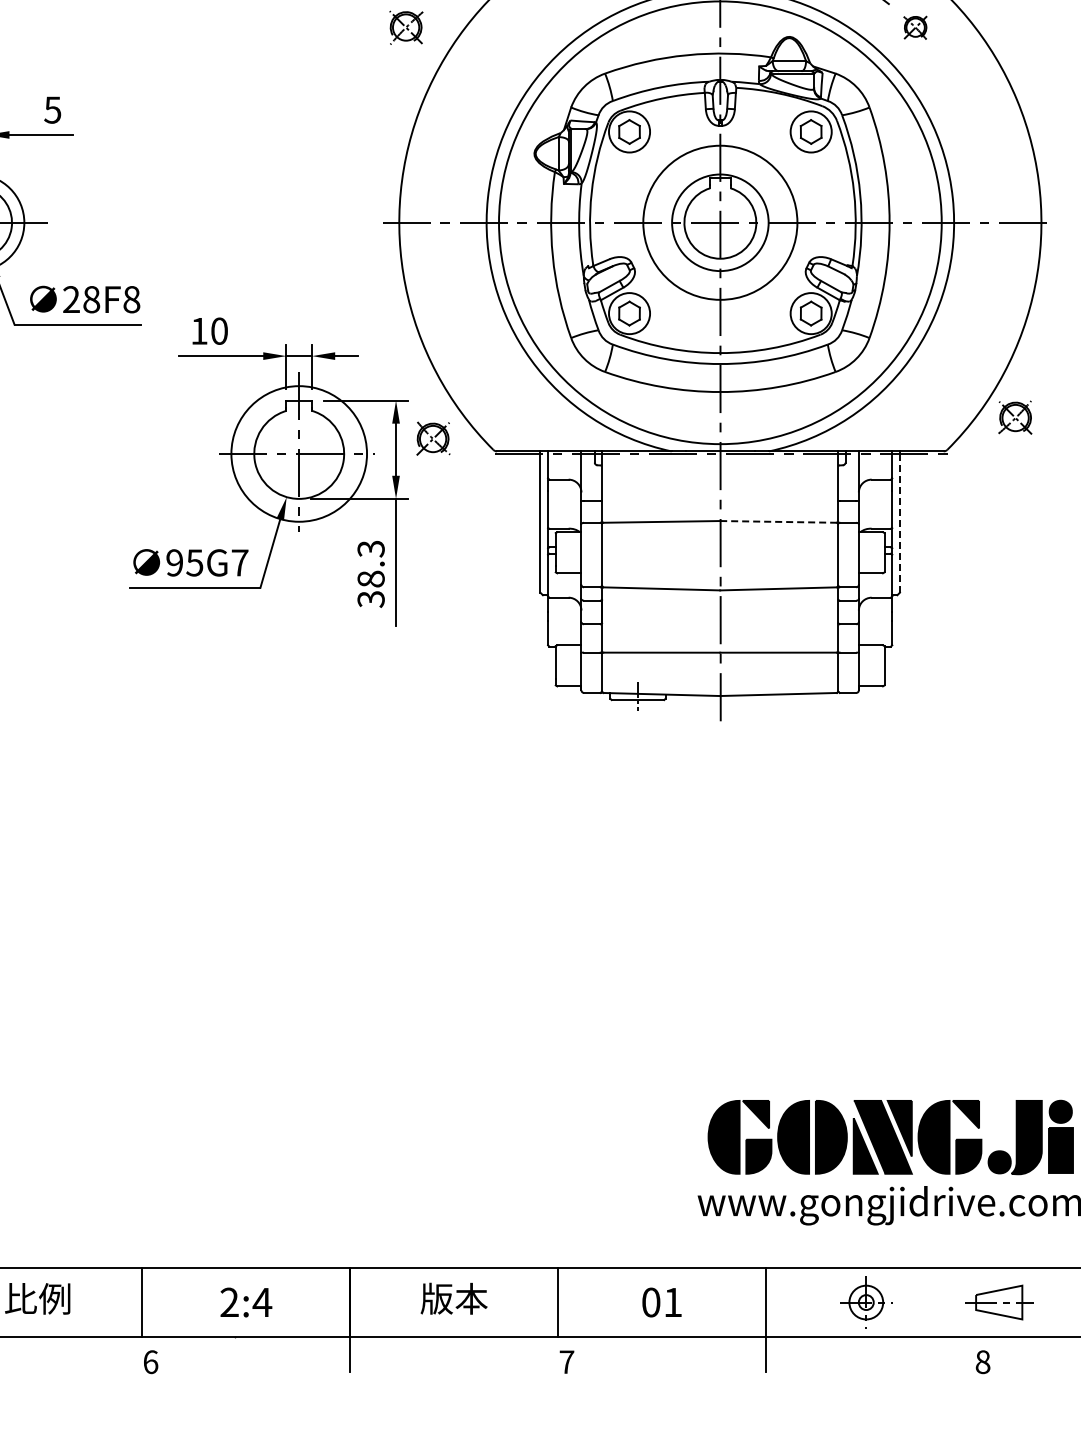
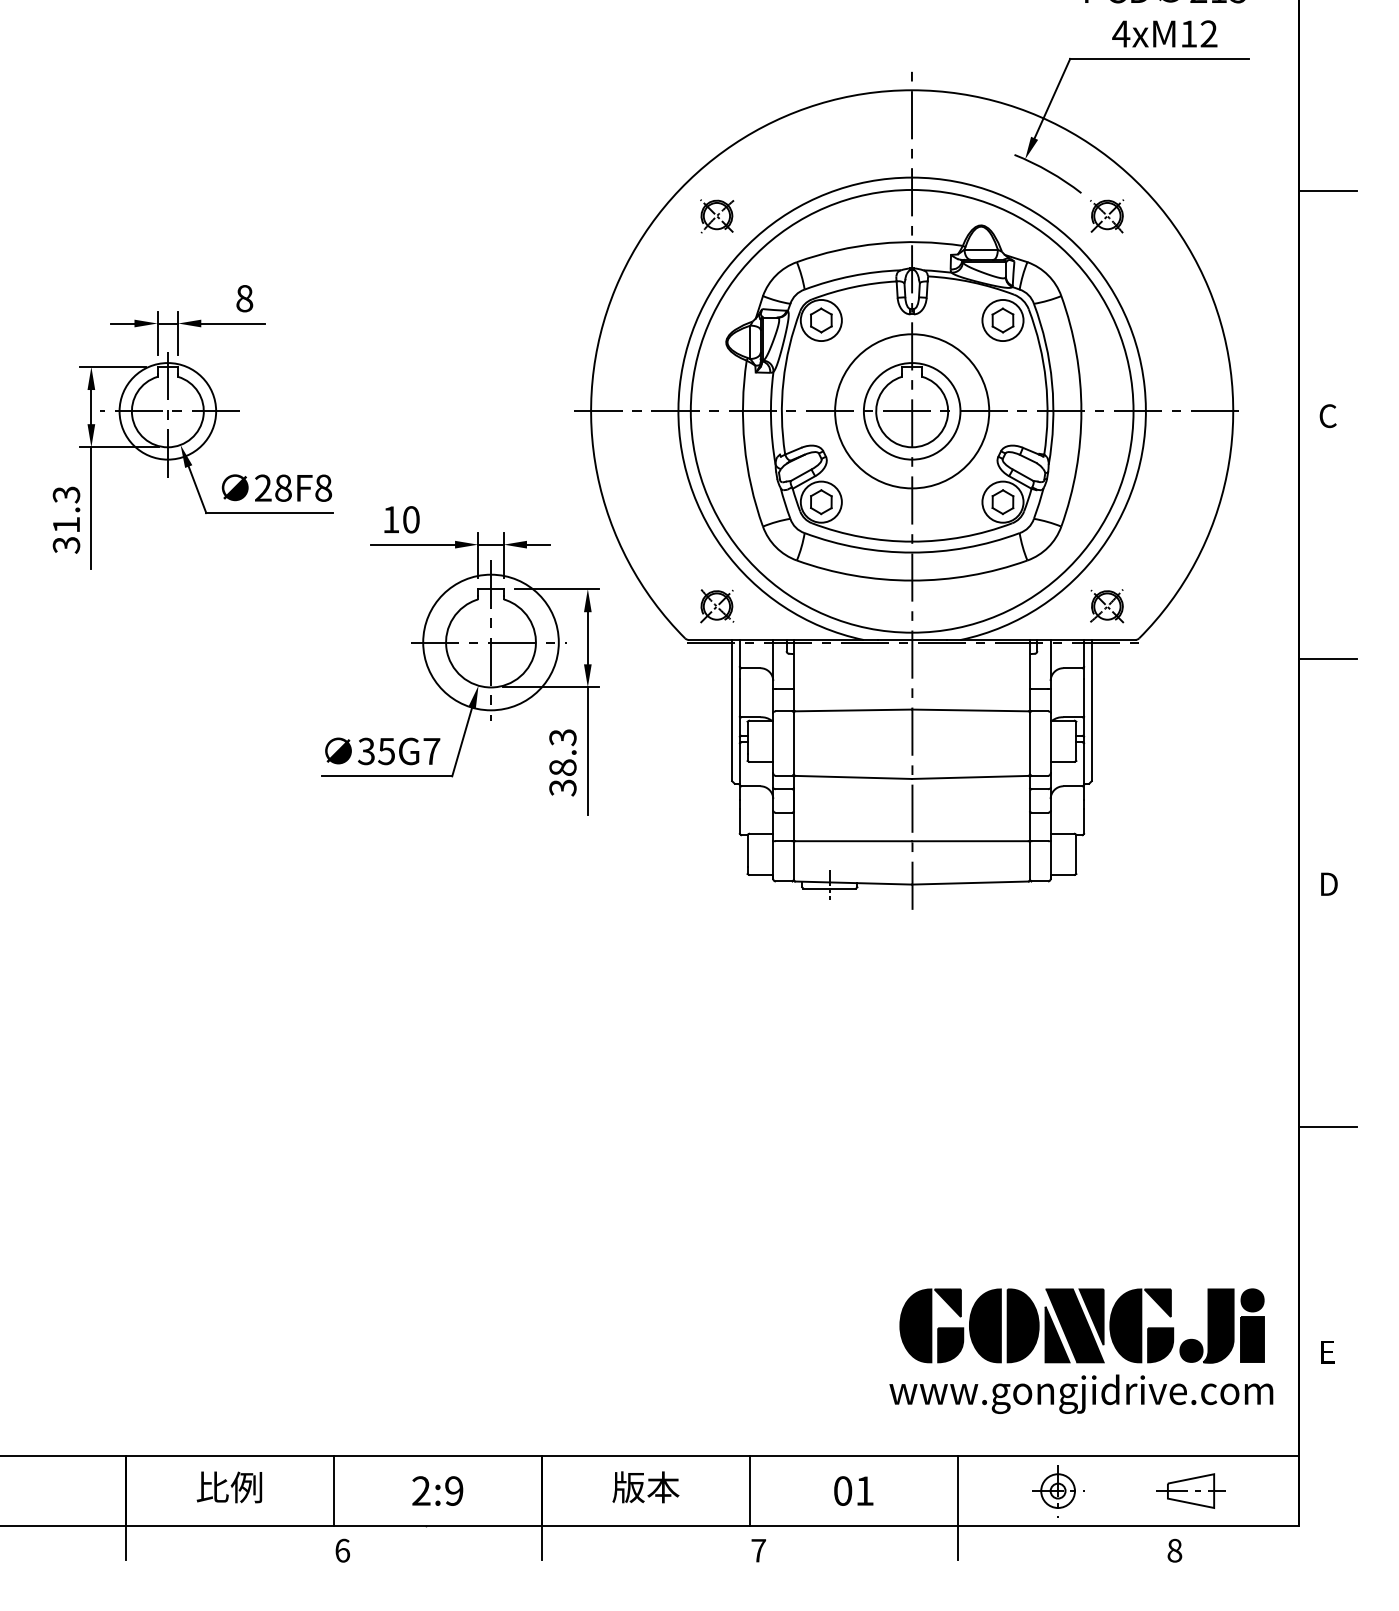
part: (406, 27) -> (717, 216), moved
part: (915, 27) -> (1107, 216), size x1.43
text: (52, 109) -> (244, 298), 5 -> 8
part: (1015, 417) -> (1107, 606), moved
part: (433, 438) -> (717, 606), moved
line: (778, 521) -> (970, 710), dashed -> solid
line: (899, 522) -> (1091, 711), dashed -> solid
text: (174, 562) -> (366, 751), 95G7 -> 35G7
text: (262, 1301) -> (454, 1490), 2:4 -> 2:9

